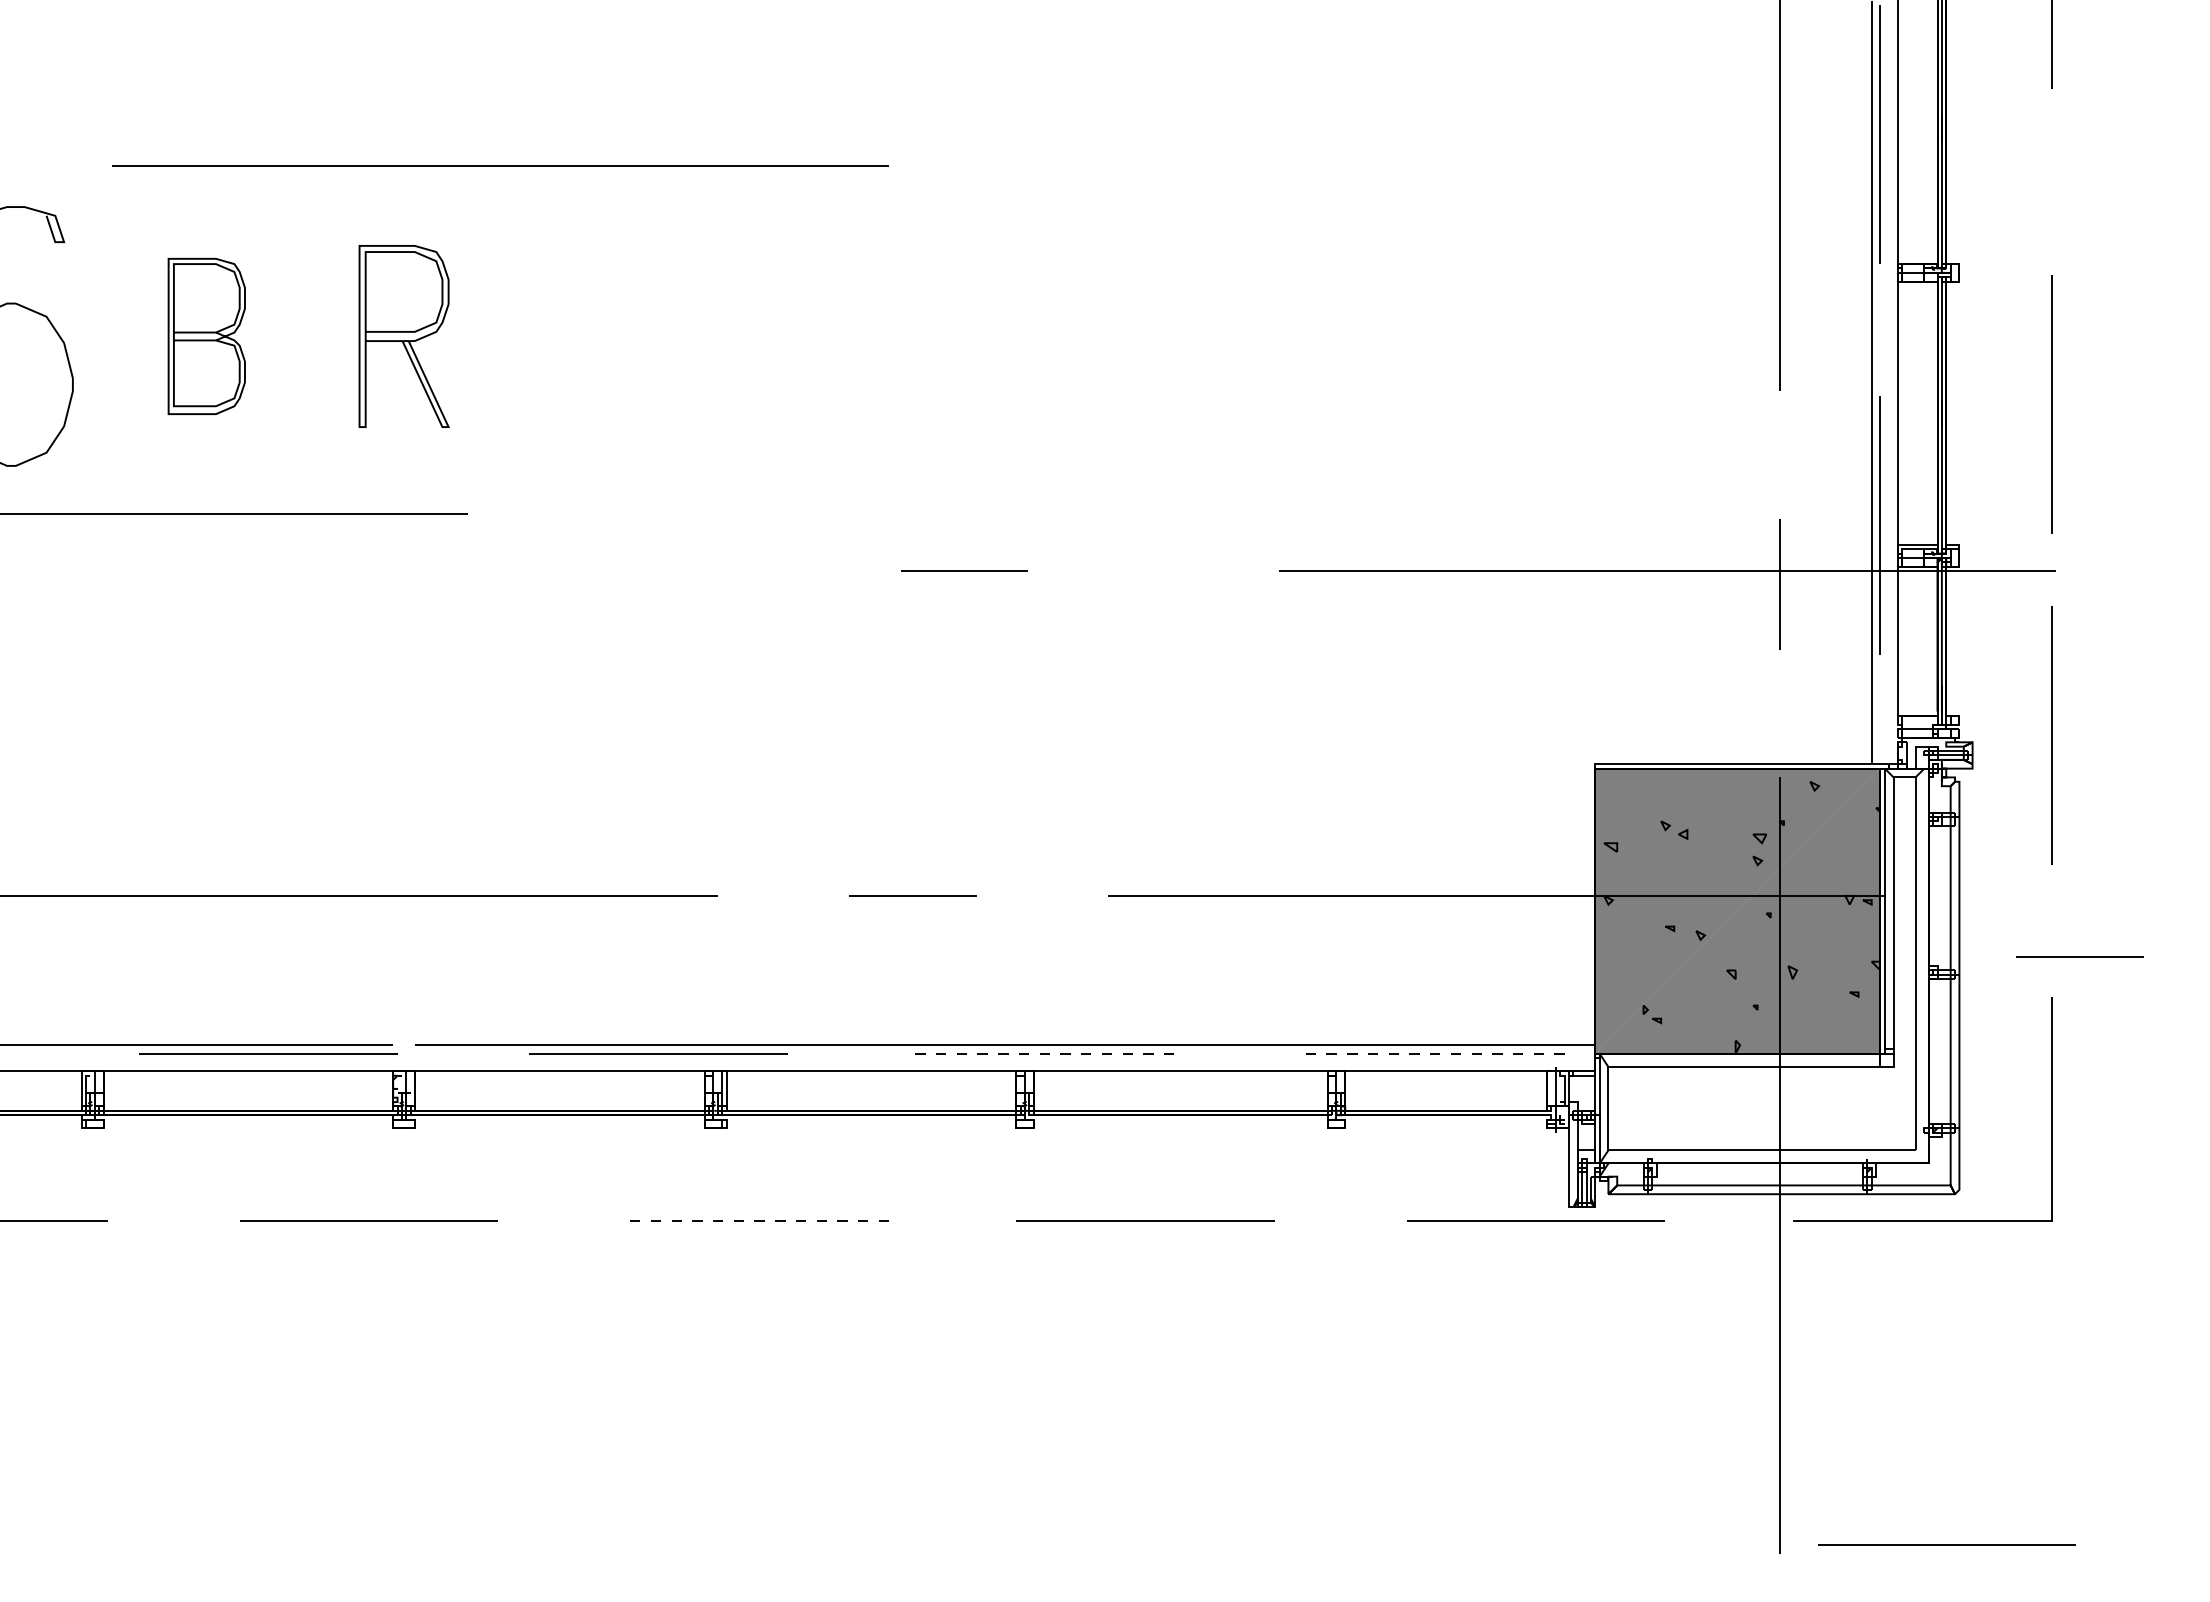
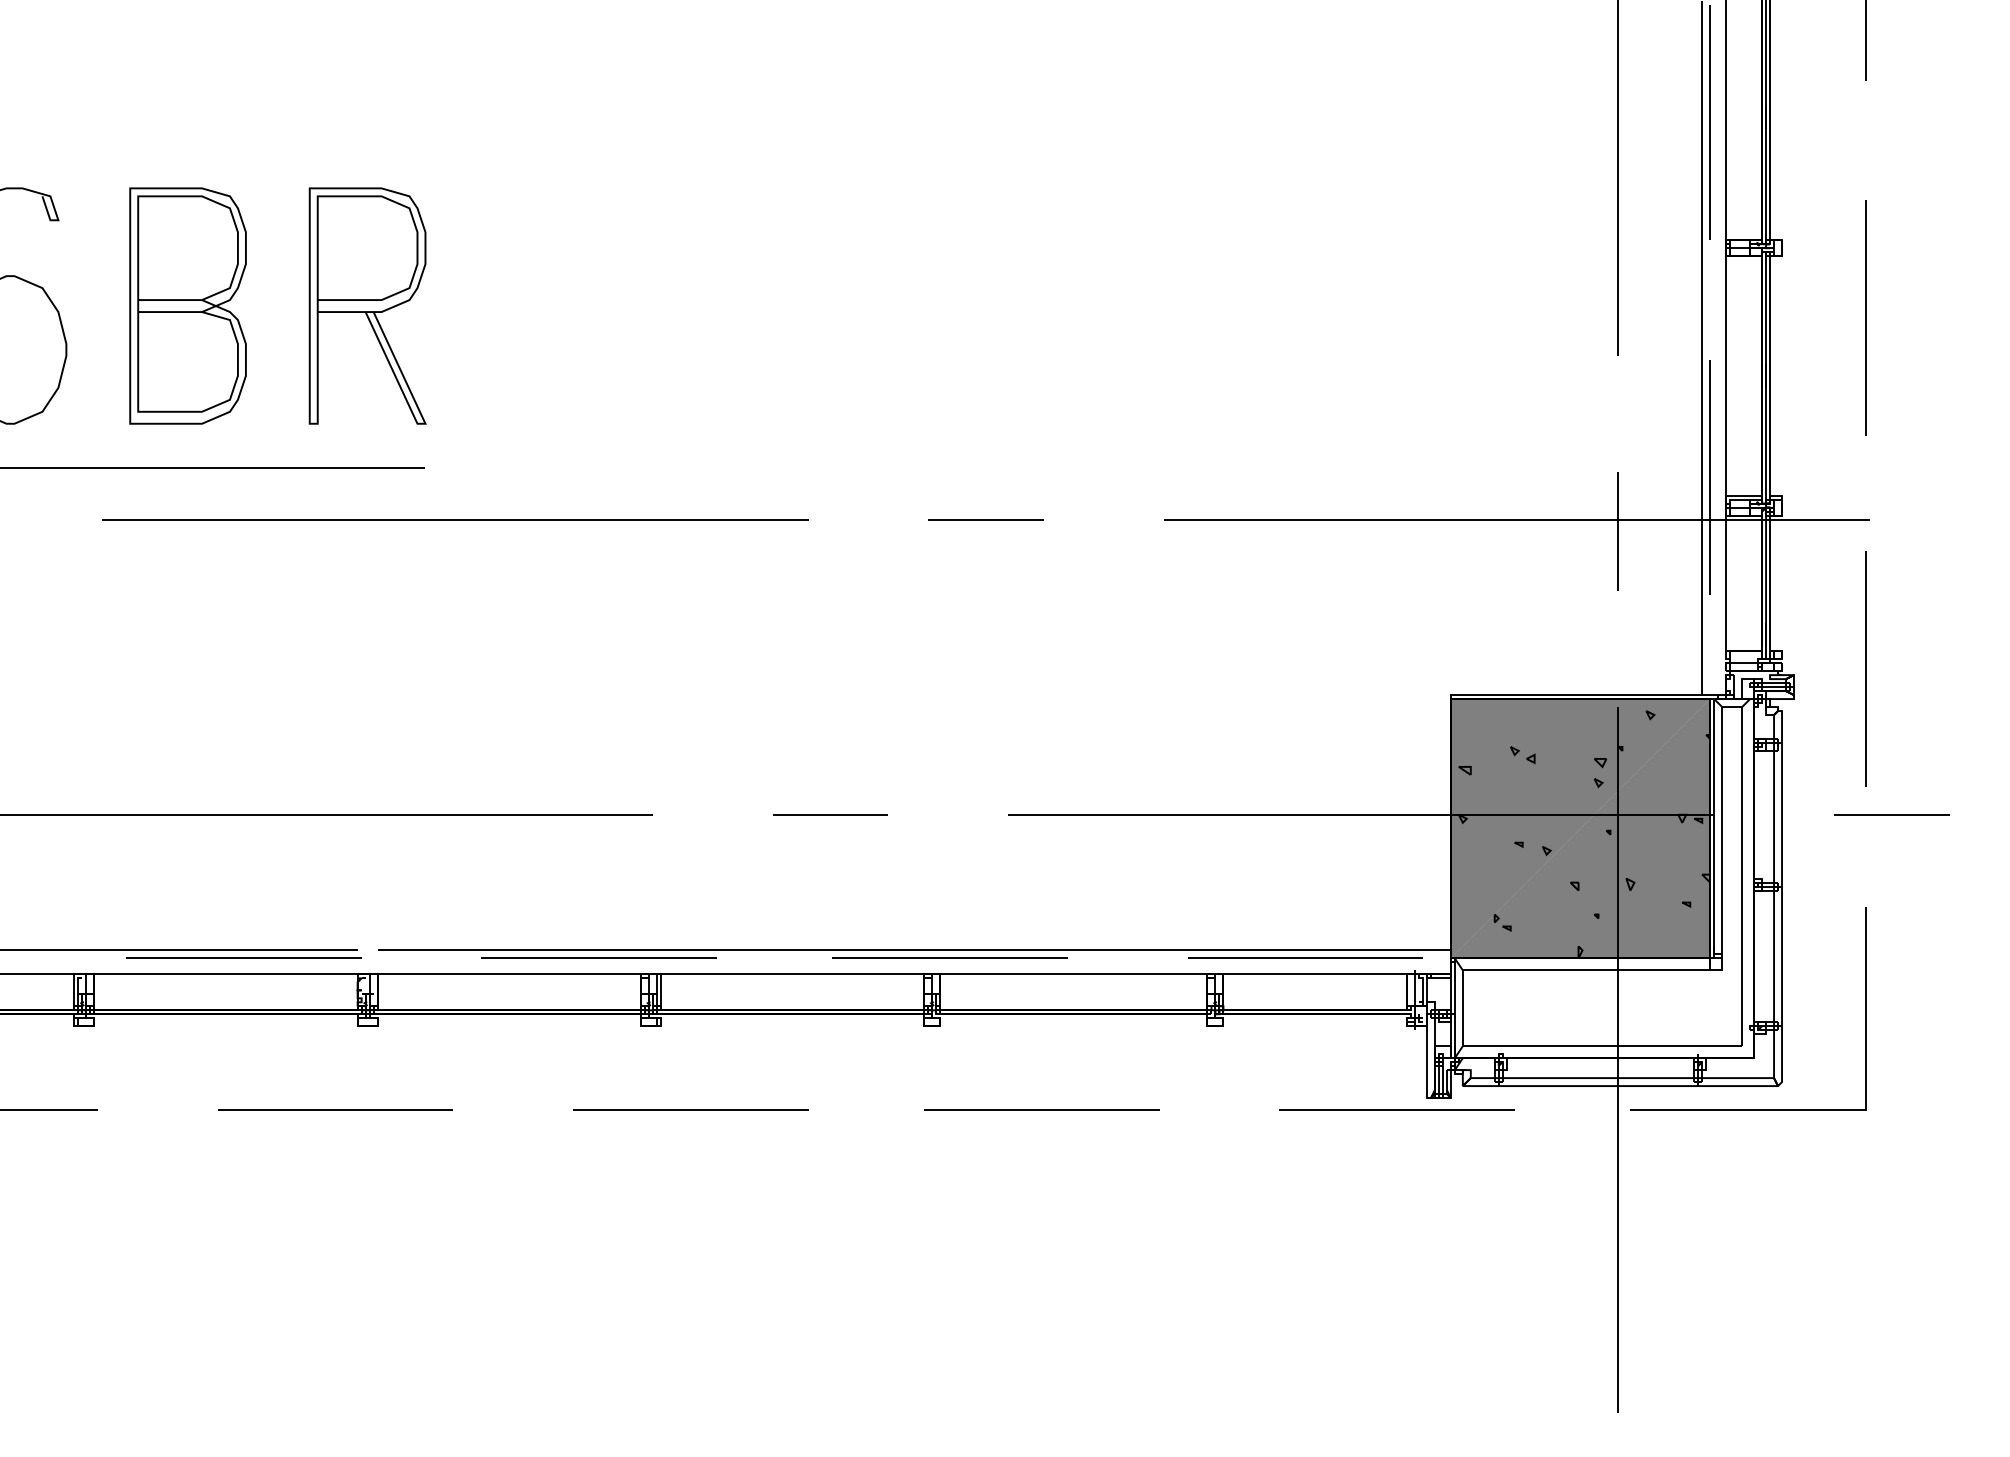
line: (500, 165) -> (455, 518), moved
part: (206, 336) -> (187, 306), size x1.67
part: (403, 336) -> (367, 306), size x1.43
line: (2051, 404) -> (1865, 317), moved
line: (964, 570) -> (986, 518), moved
line: (2079, 956) -> (1891, 814), moved
line: (1045, 1053) -> (950, 958), dashed -> solid
line: (1435, 1053) -> (1305, 958), dashed -> solid
line: (760, 1220) -> (691, 1109), dashed -> solid
line: (1946, 1544) -> (1770, 1404), removed

